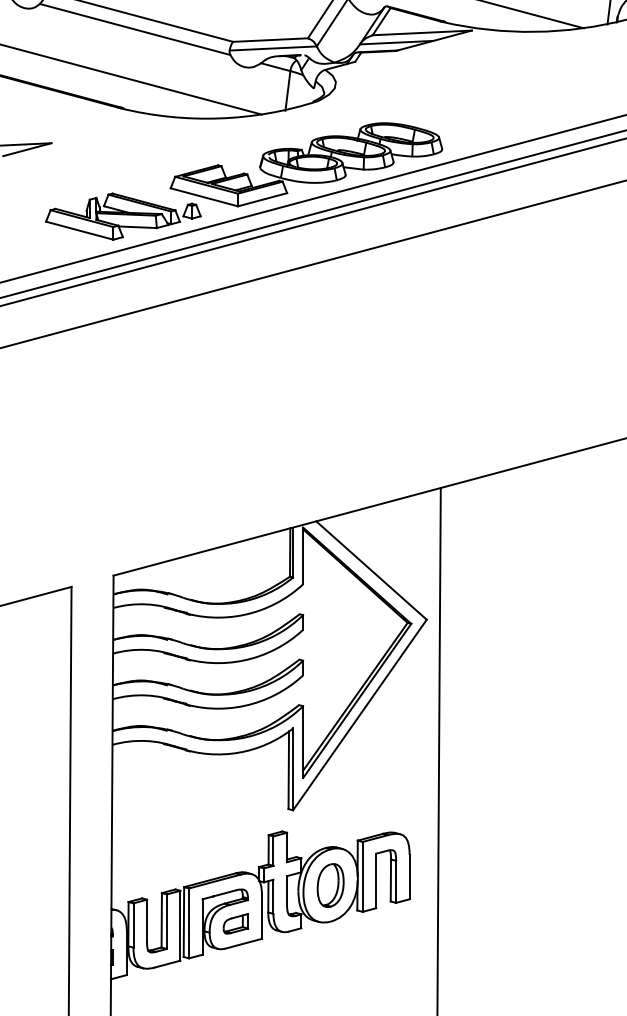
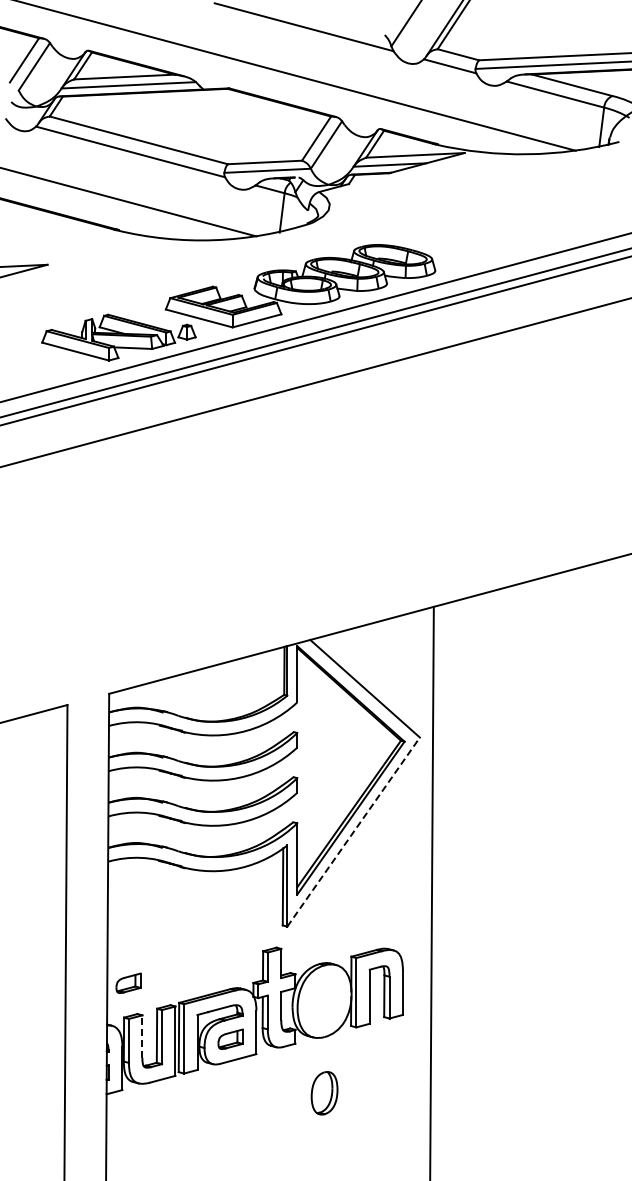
line: (359, 714) -> (353, 831), solid -> dashed
part: (133, 866) -> (128, 982), added
part: (330, 885) -> (324, 1093), moved
line: (147, 921) -> (142, 1036), solid -> dashed

